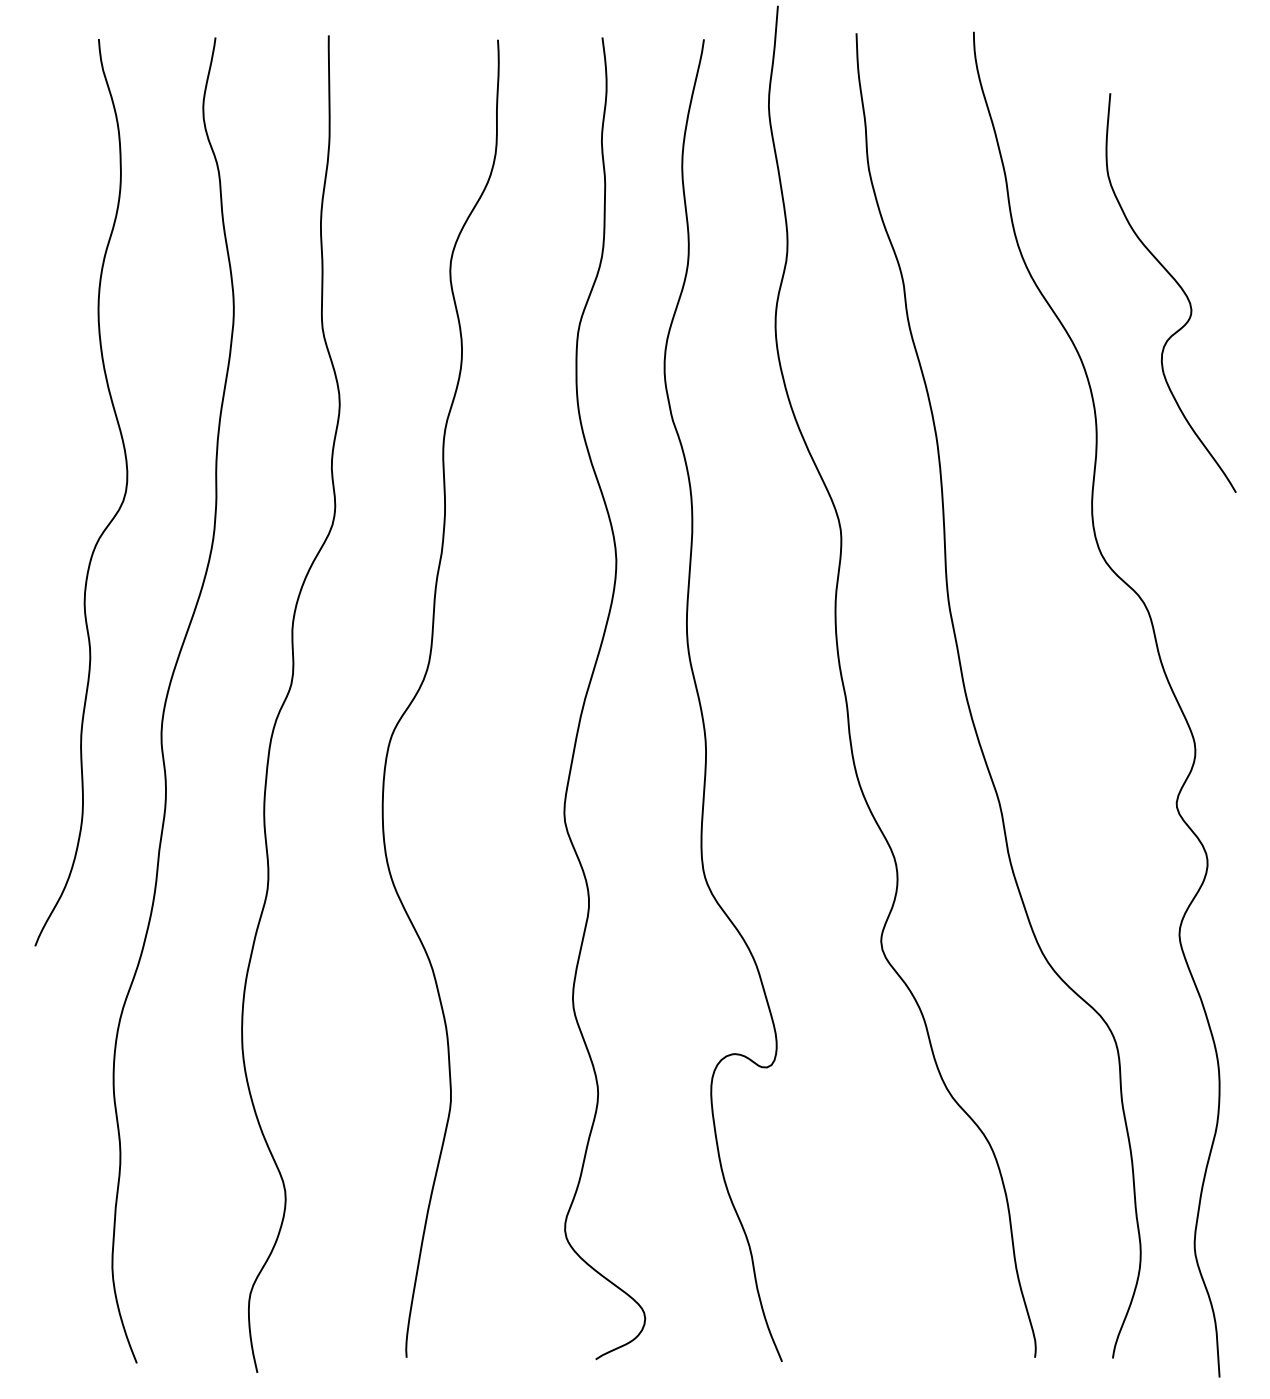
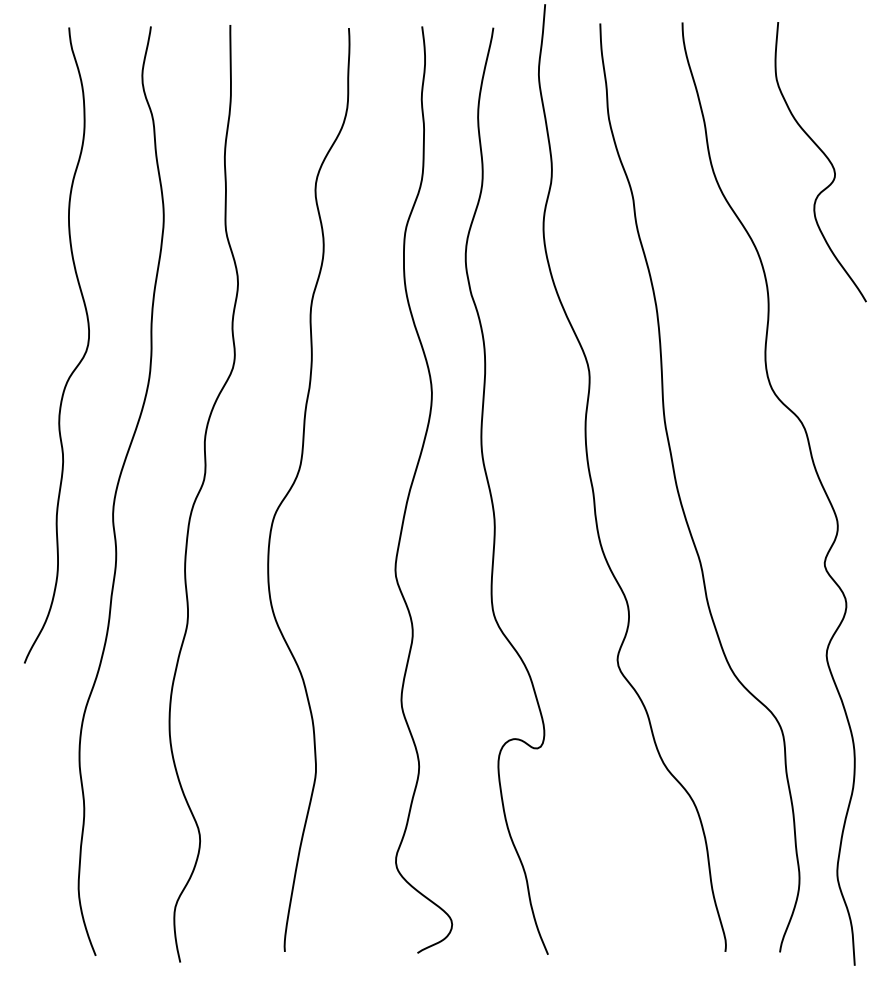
curve: (1178, 286) -> (825, 157), moved

